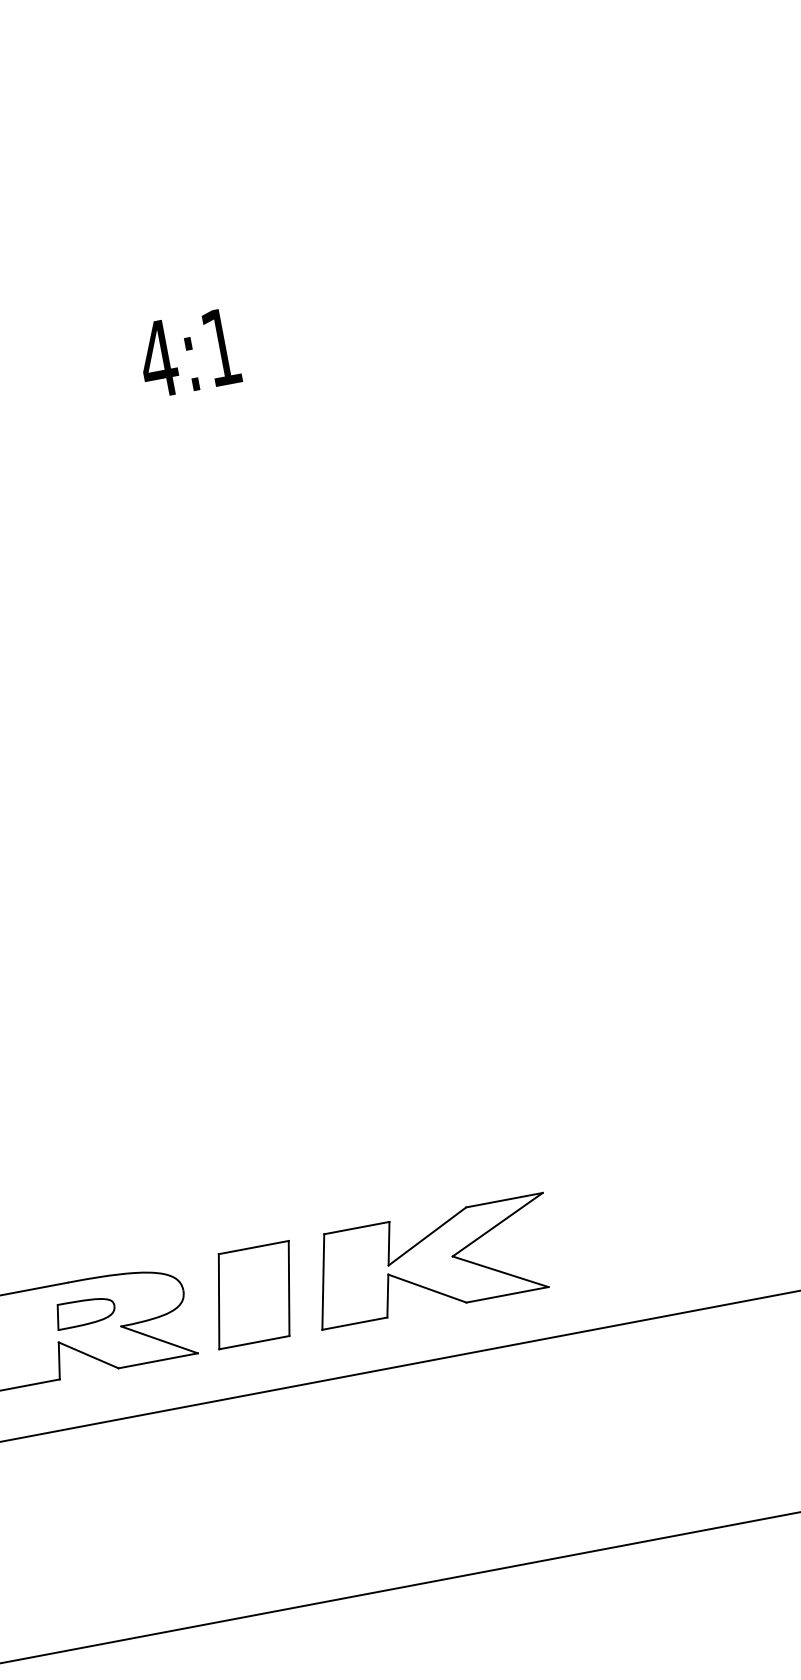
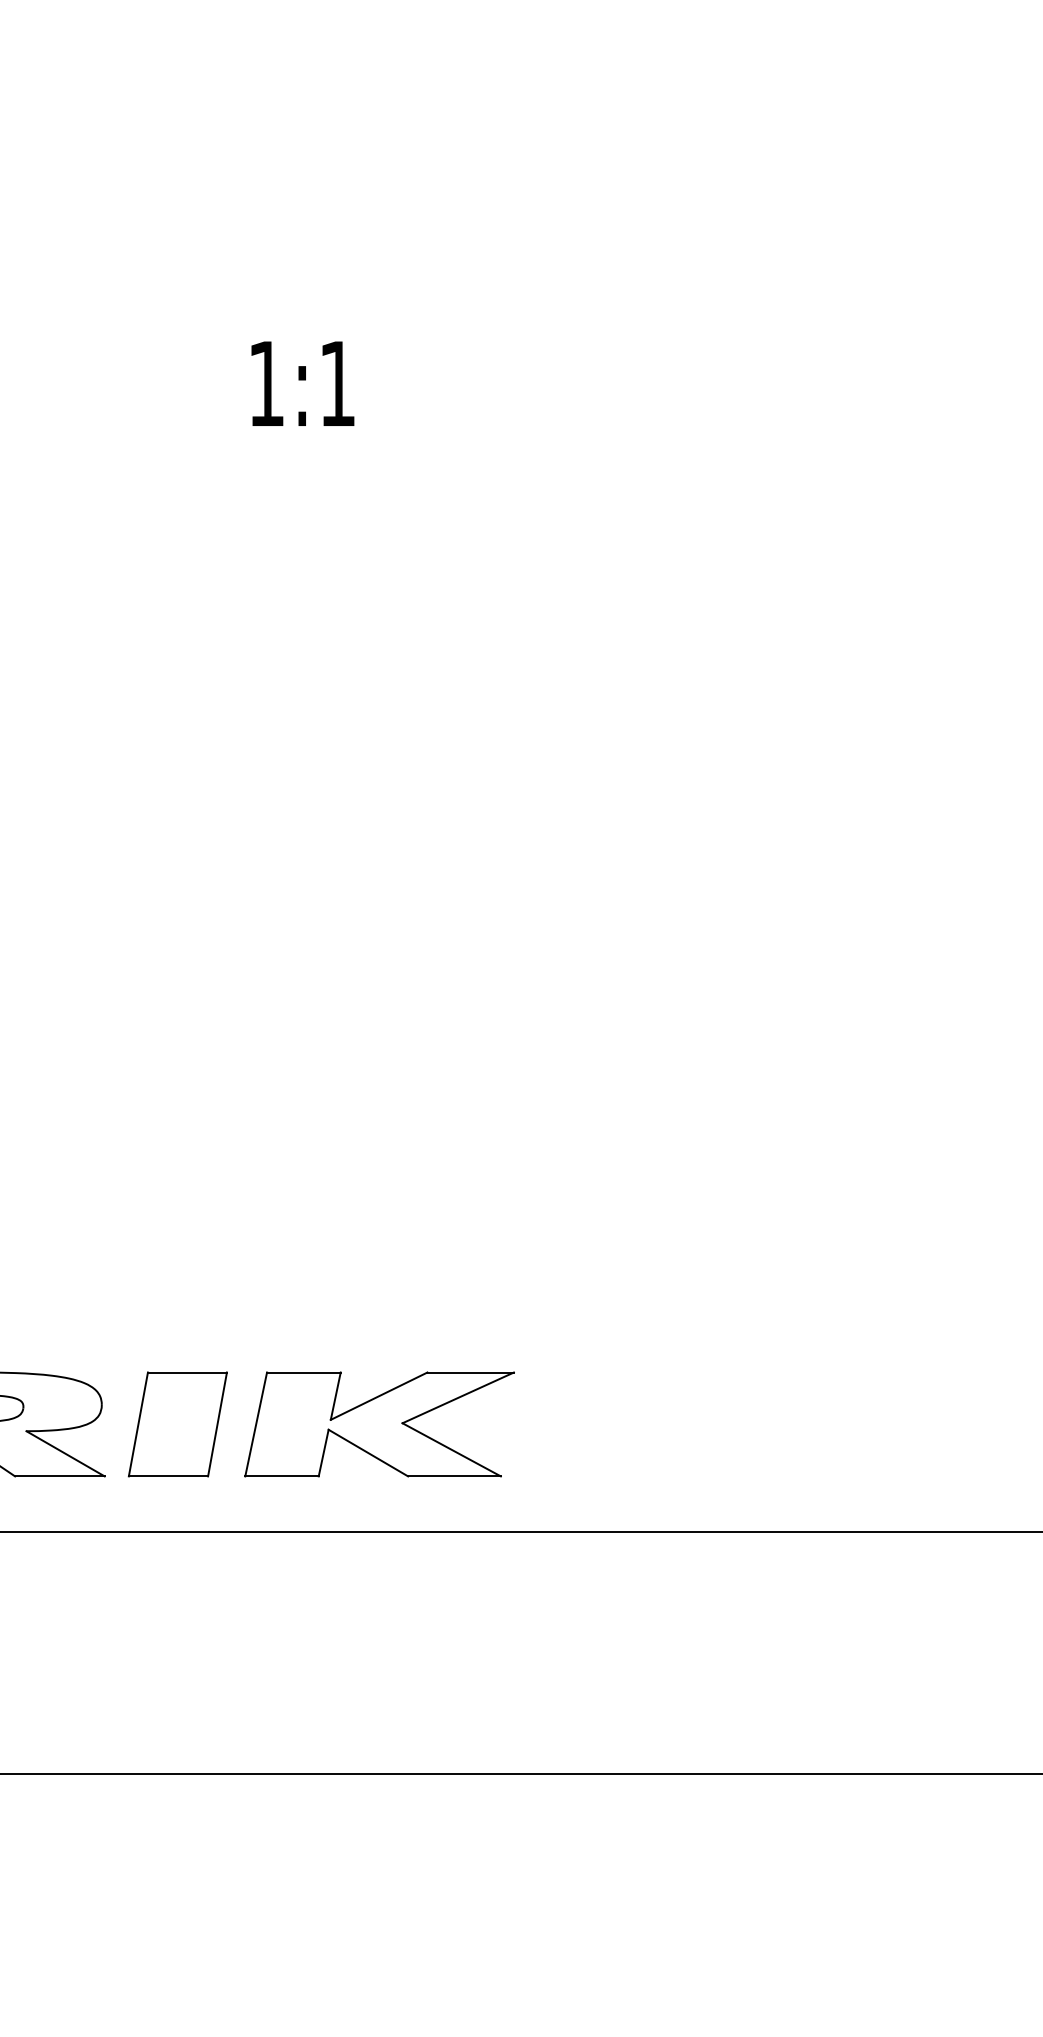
text: (158, 358) -> (266, 383), 4:1 -> 1:1

